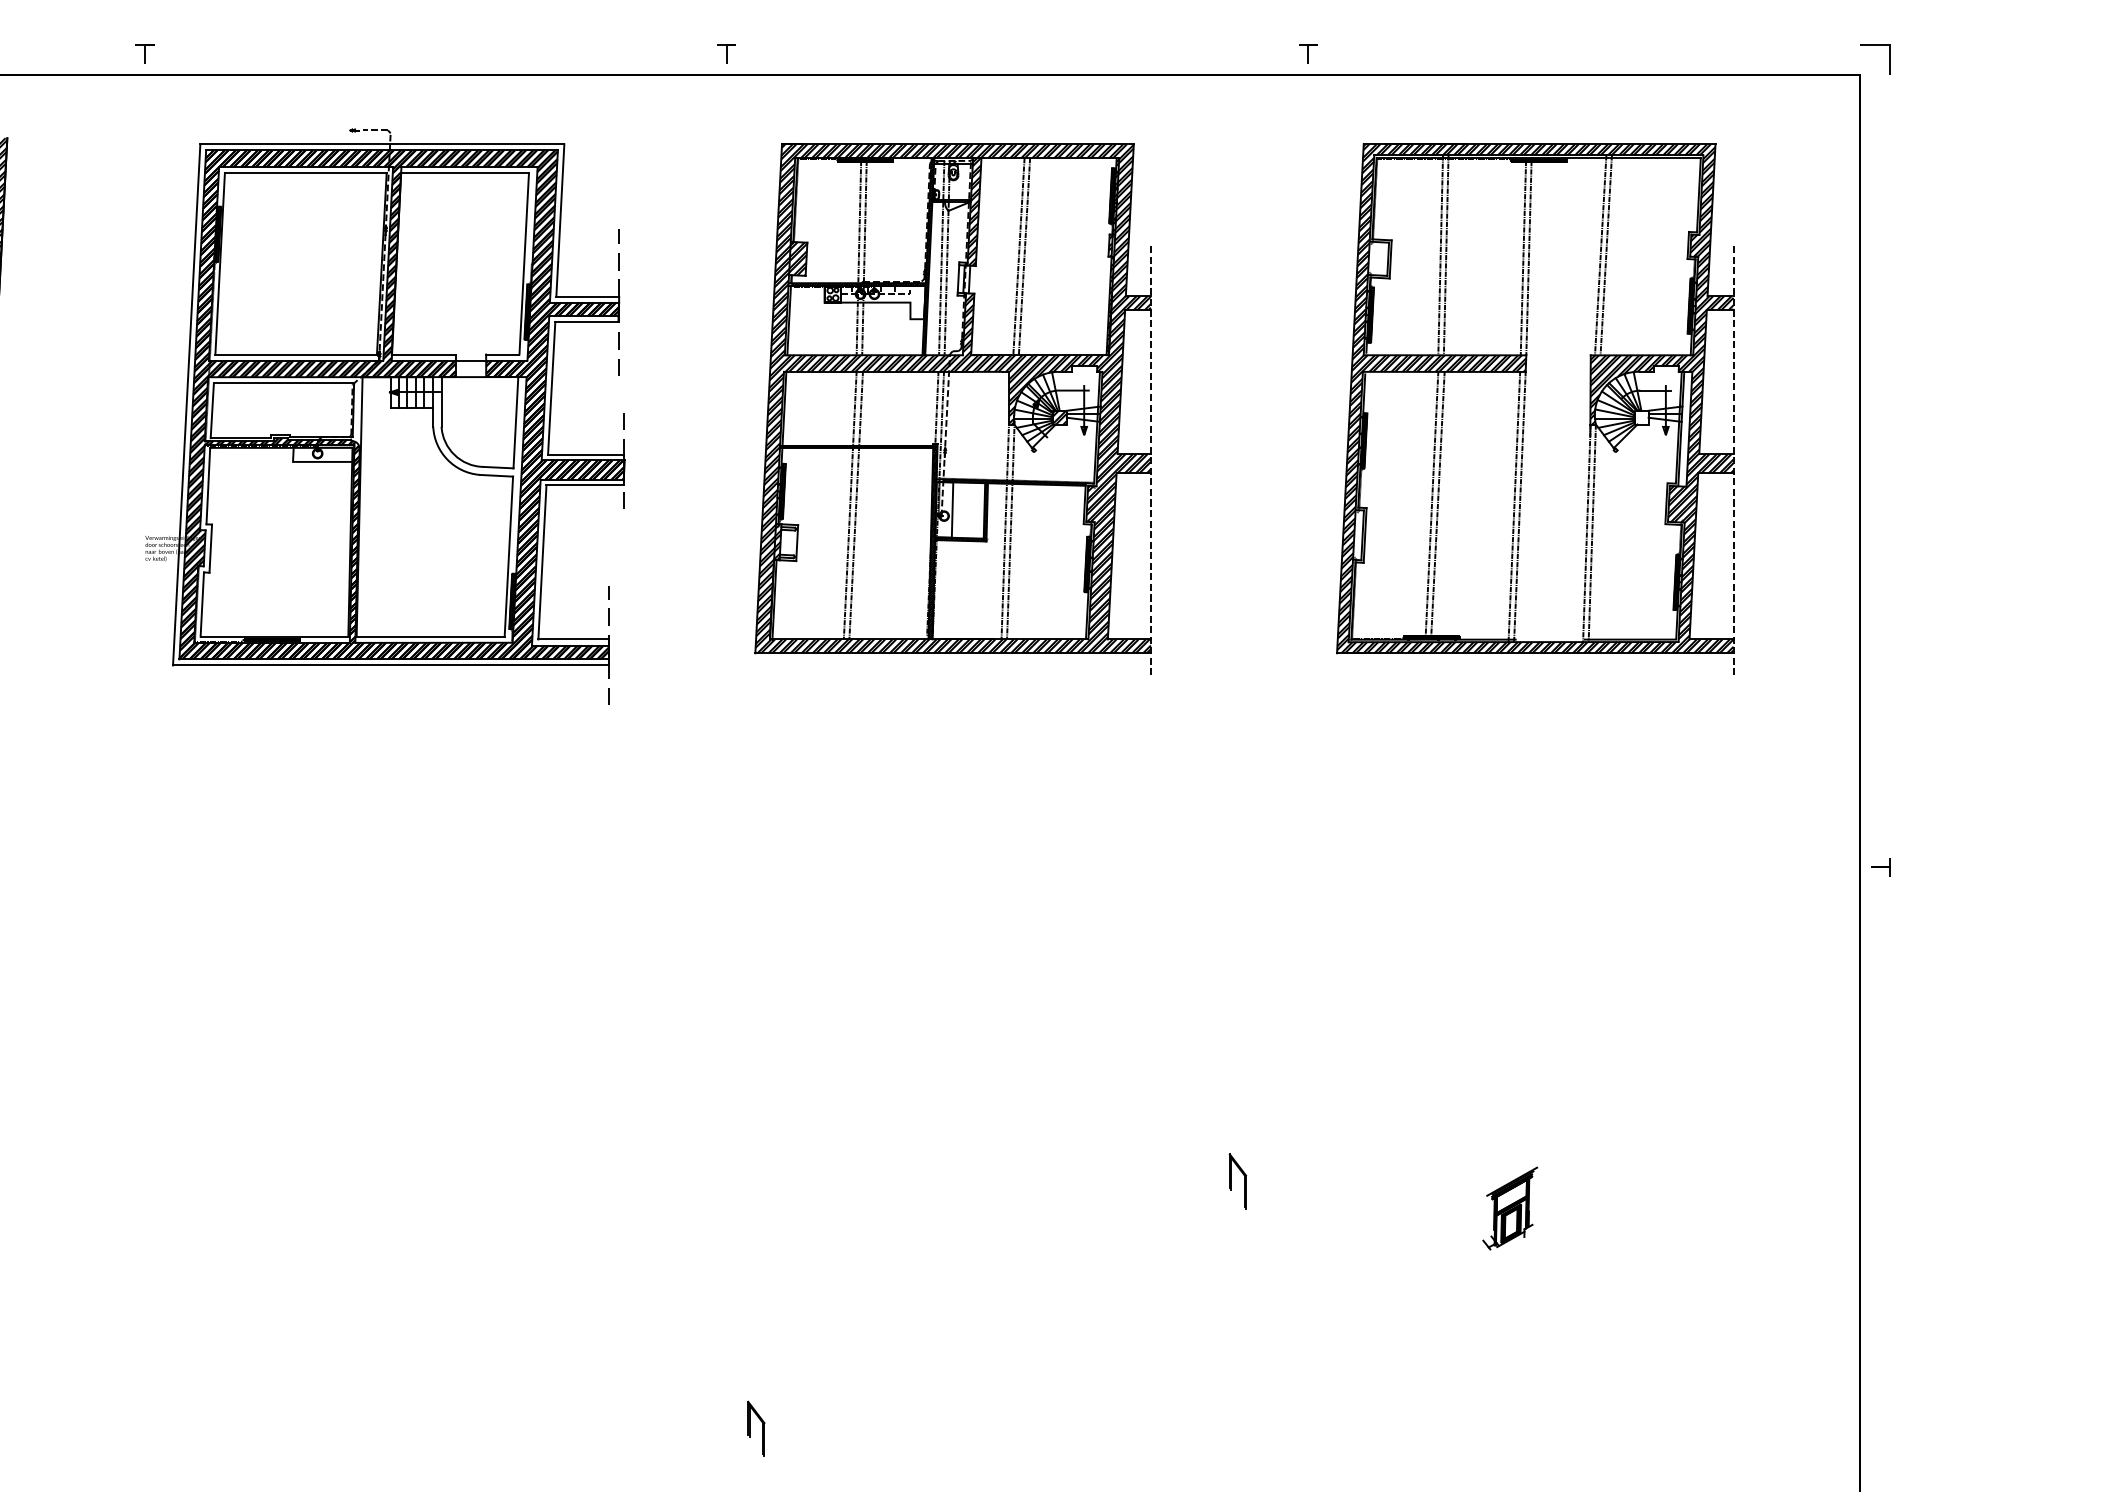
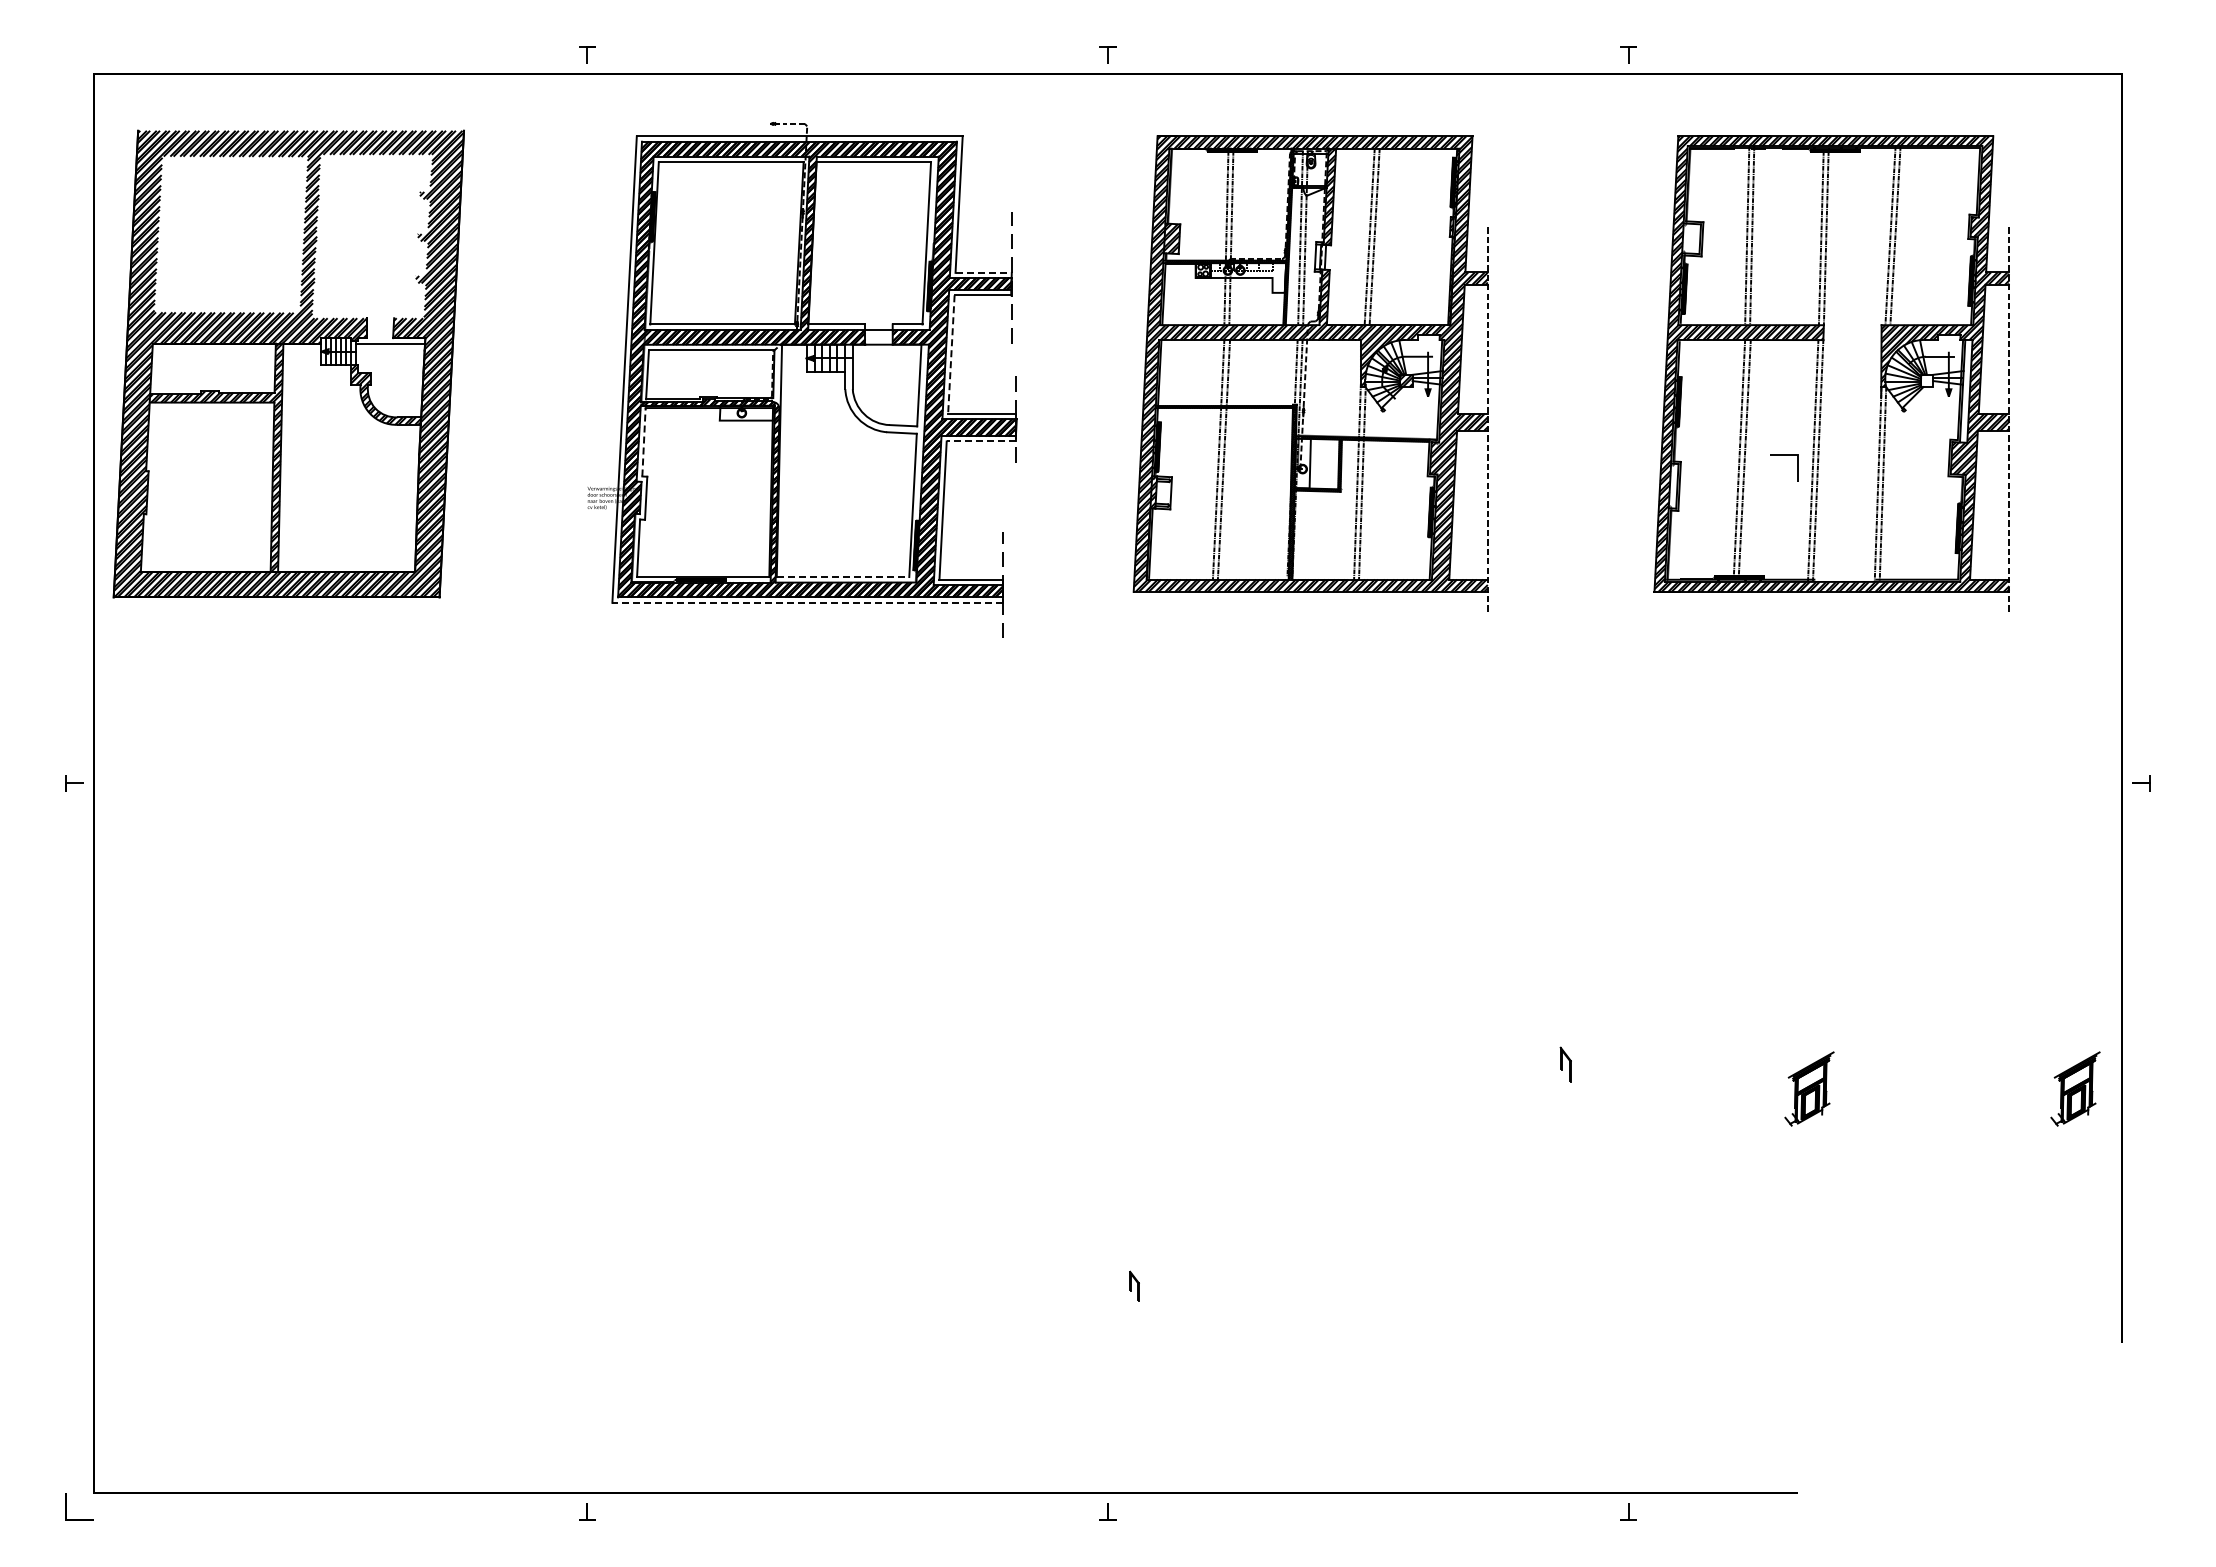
line: (1875, 45) -> (1784, 455), moved
line: (588, 296) -> (984, 272), solid -> dashed
line: (551, 389) -> (951, 355), solid -> dashed
line: (208, 485) -> (644, 441), solid -> dashed
line: (585, 485) -> (981, 441), solid -> dashed
line: (431, 637) -> (843, 577), solid -> dashed
line: (389, 665) -> (806, 602), solid -> dashed
part: (1237, 1181) -> (1565, 1064), size x0.7
part: (1807, 1207) -> (2075, 1088), added
part: (756, 1429) -> (1134, 1286), size x0.6

